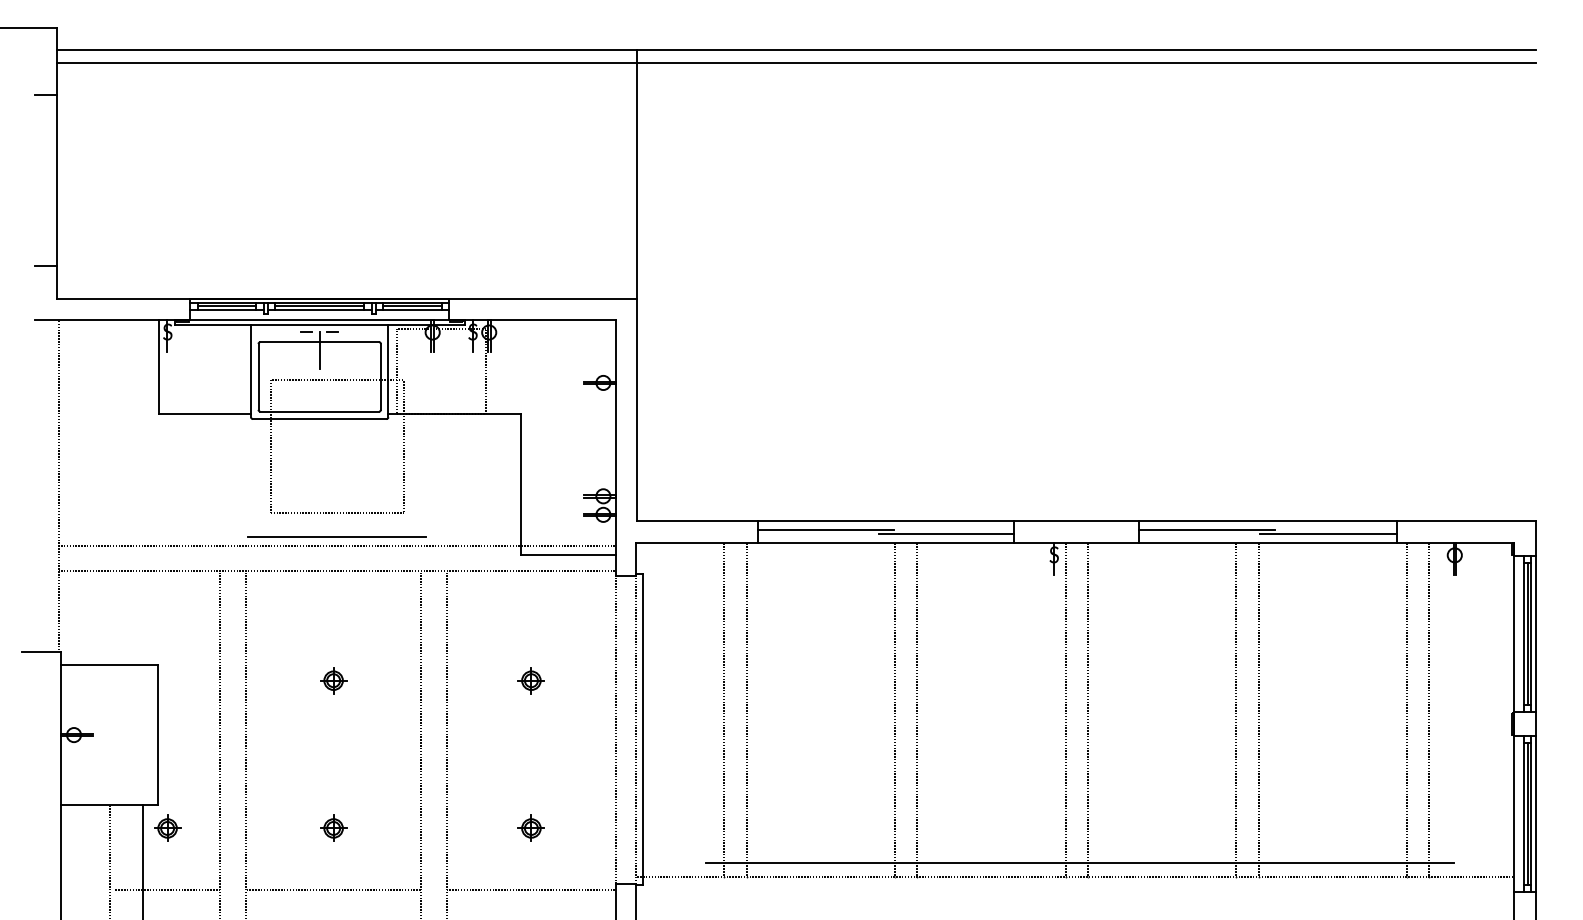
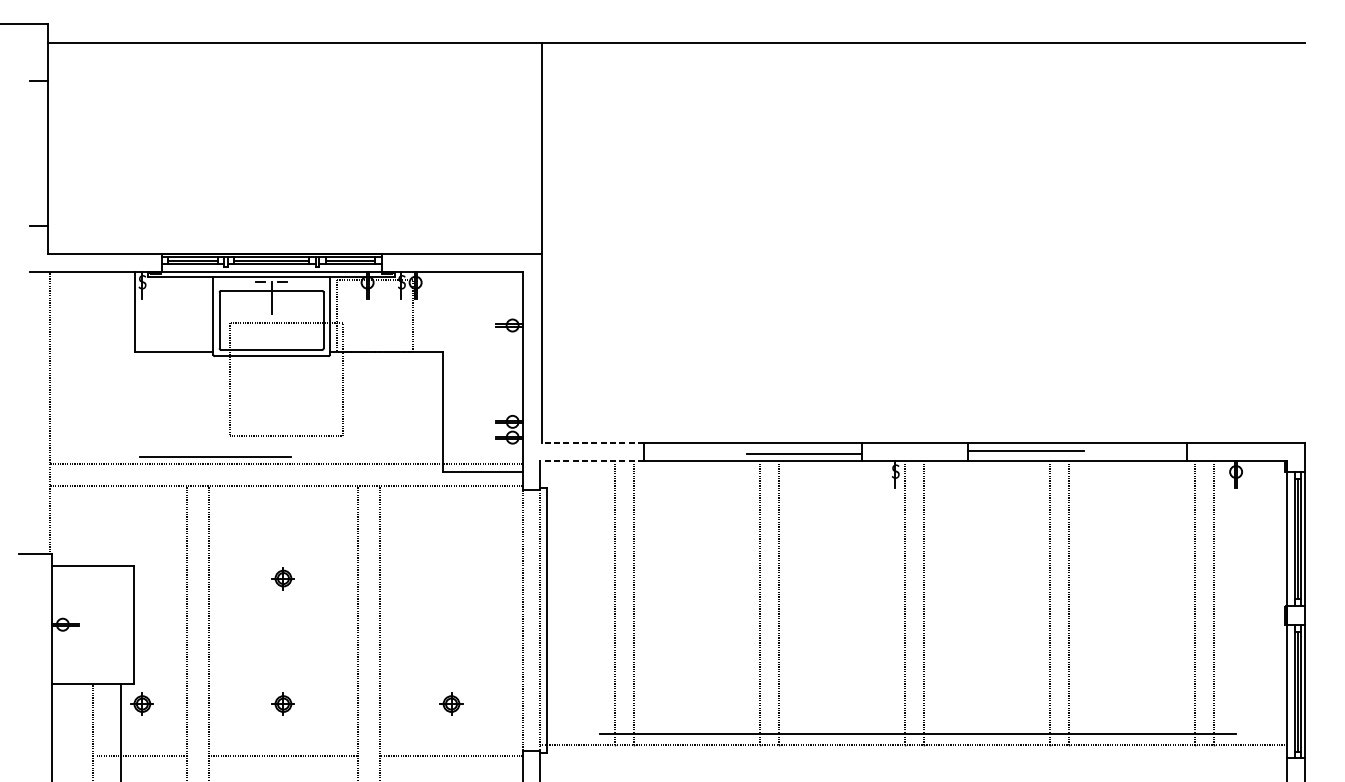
line: (795, 63) -> (675, 54), removed
line: (697, 521) -> (592, 443), solid -> dashed
line: (825, 530) -> (701, 450), removed
line: (1328, 533) -> (1128, 453), removed
line: (336, 536) -> (214, 456), moved
line: (696, 542) -> (591, 461), solid -> dashed
part: (530, 680) -> (450, 578), removed

